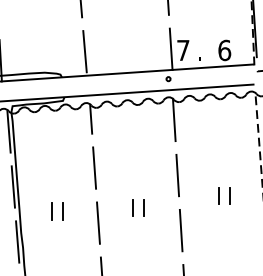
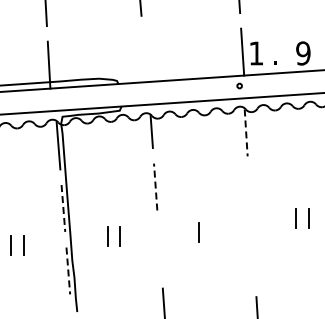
text: (183, 50) -> (256, 53), 7 -> 1
text: (224, 50) -> (303, 53), 6 -> 9
line: (84, 51) -> (144, 54), removed
line: (174, 120) -> (246, 133), solid -> dashed
line: (94, 168) -> (155, 187), solid -> dashed
line: (177, 175) -> (249, 195), removed
line: (13, 186) -> (63, 208), solid -> dashed
line: (143, 208) -> (211, 232), removed
line: (97, 223) -> (159, 249), removed
line: (180, 230) -> (253, 257), removed
line: (17, 242) -> (68, 271), solid -> dashed

